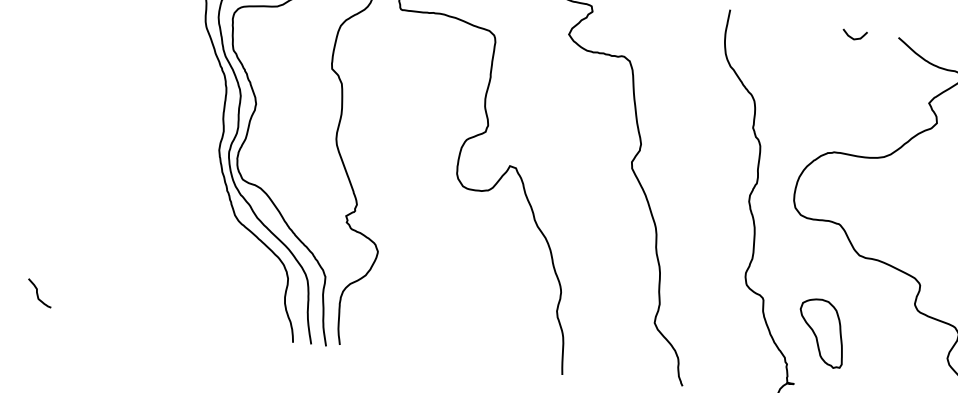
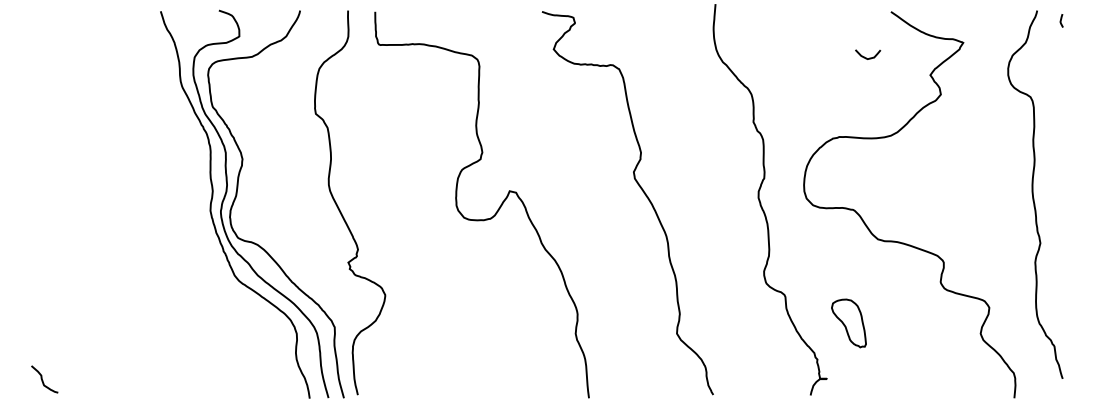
curve: (855, 38) -> (869, 57), moved
part: (821, 333) -> (848, 323), size x0.7

